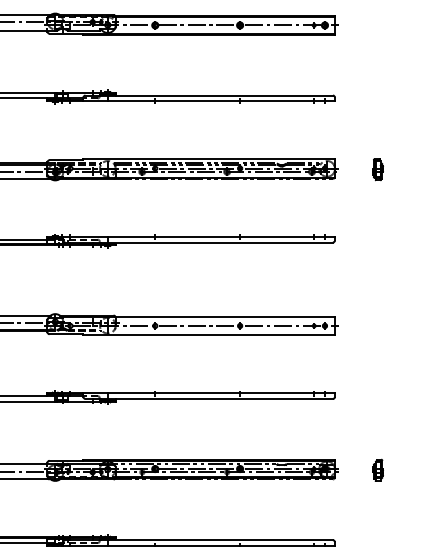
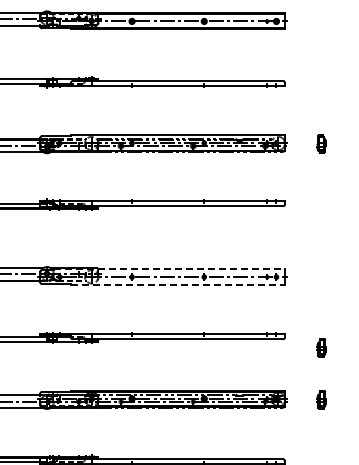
line: (199, 316) -> (169, 269), solid -> dashed
line: (209, 335) -> (178, 285), solid -> dashed
part: (377, 408) -> (321, 347), added

